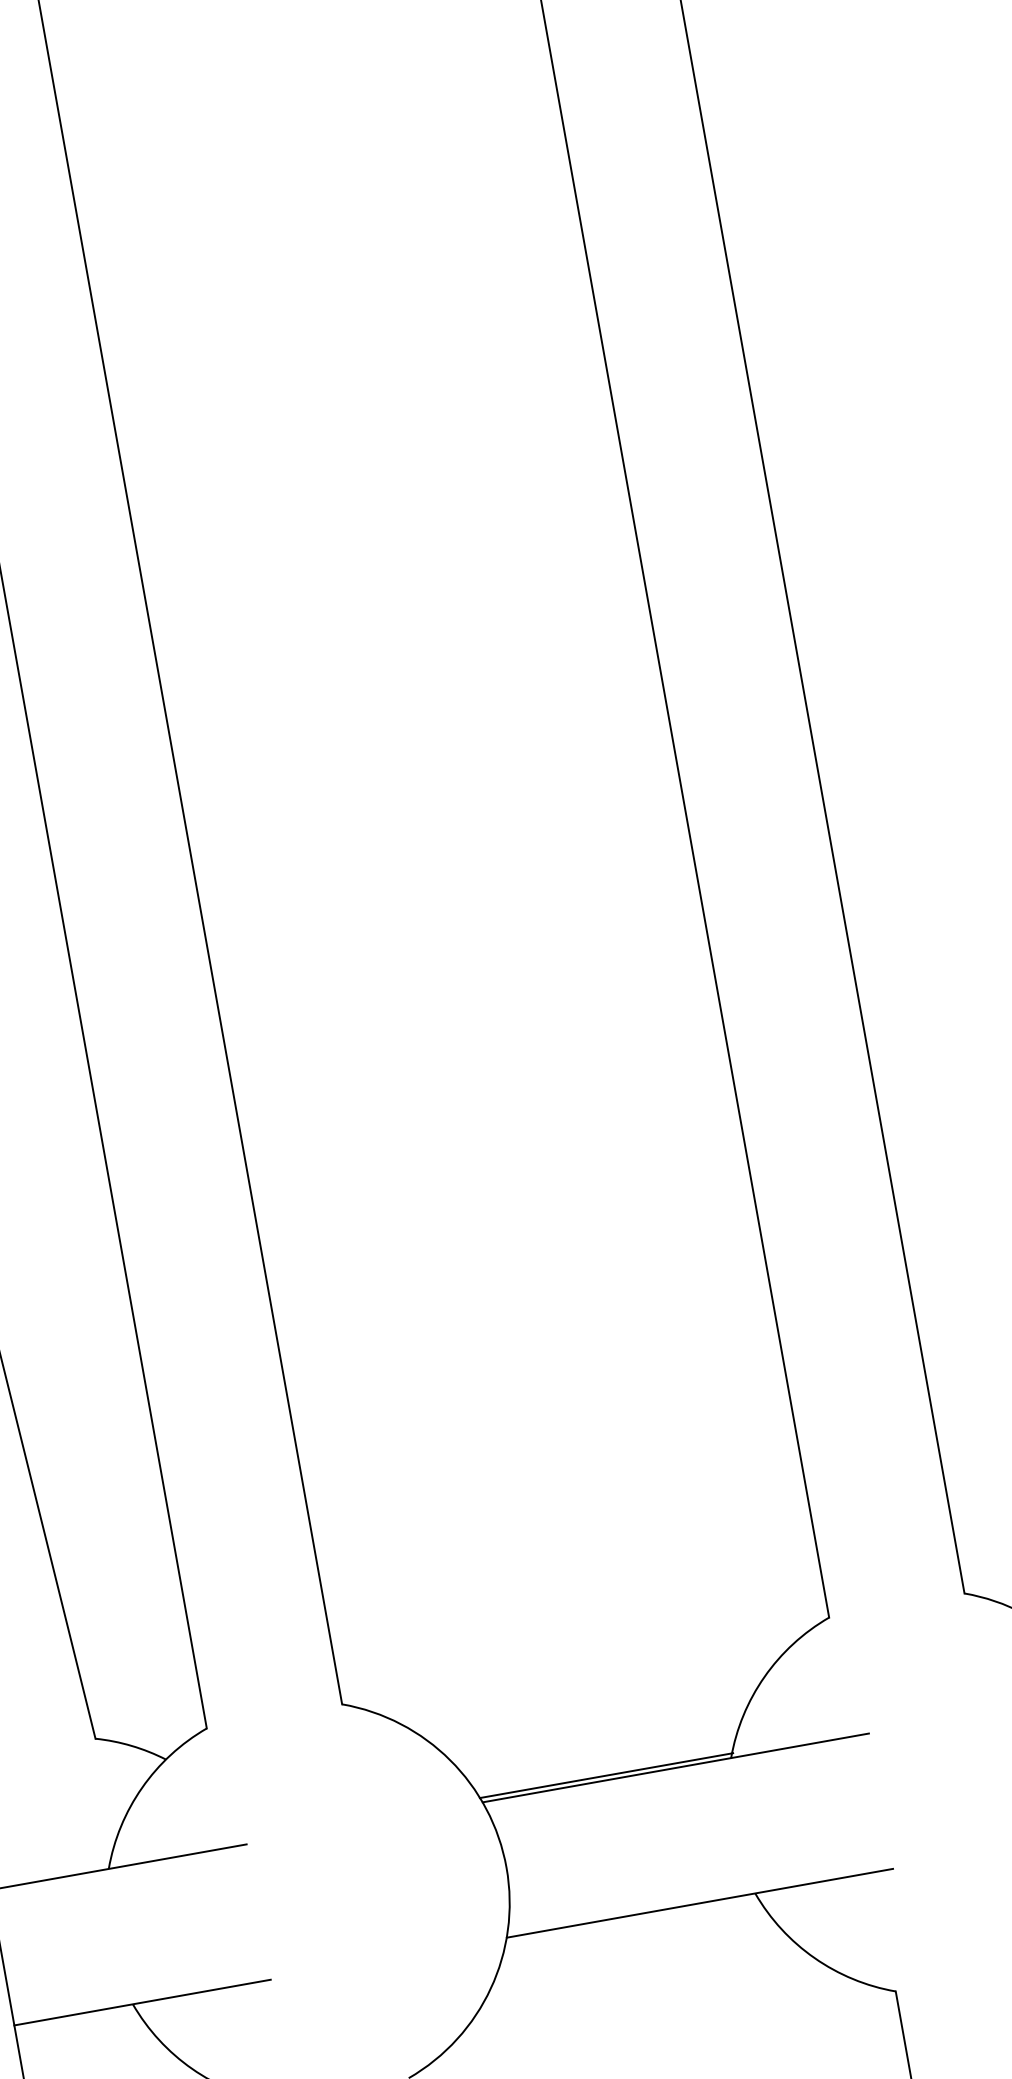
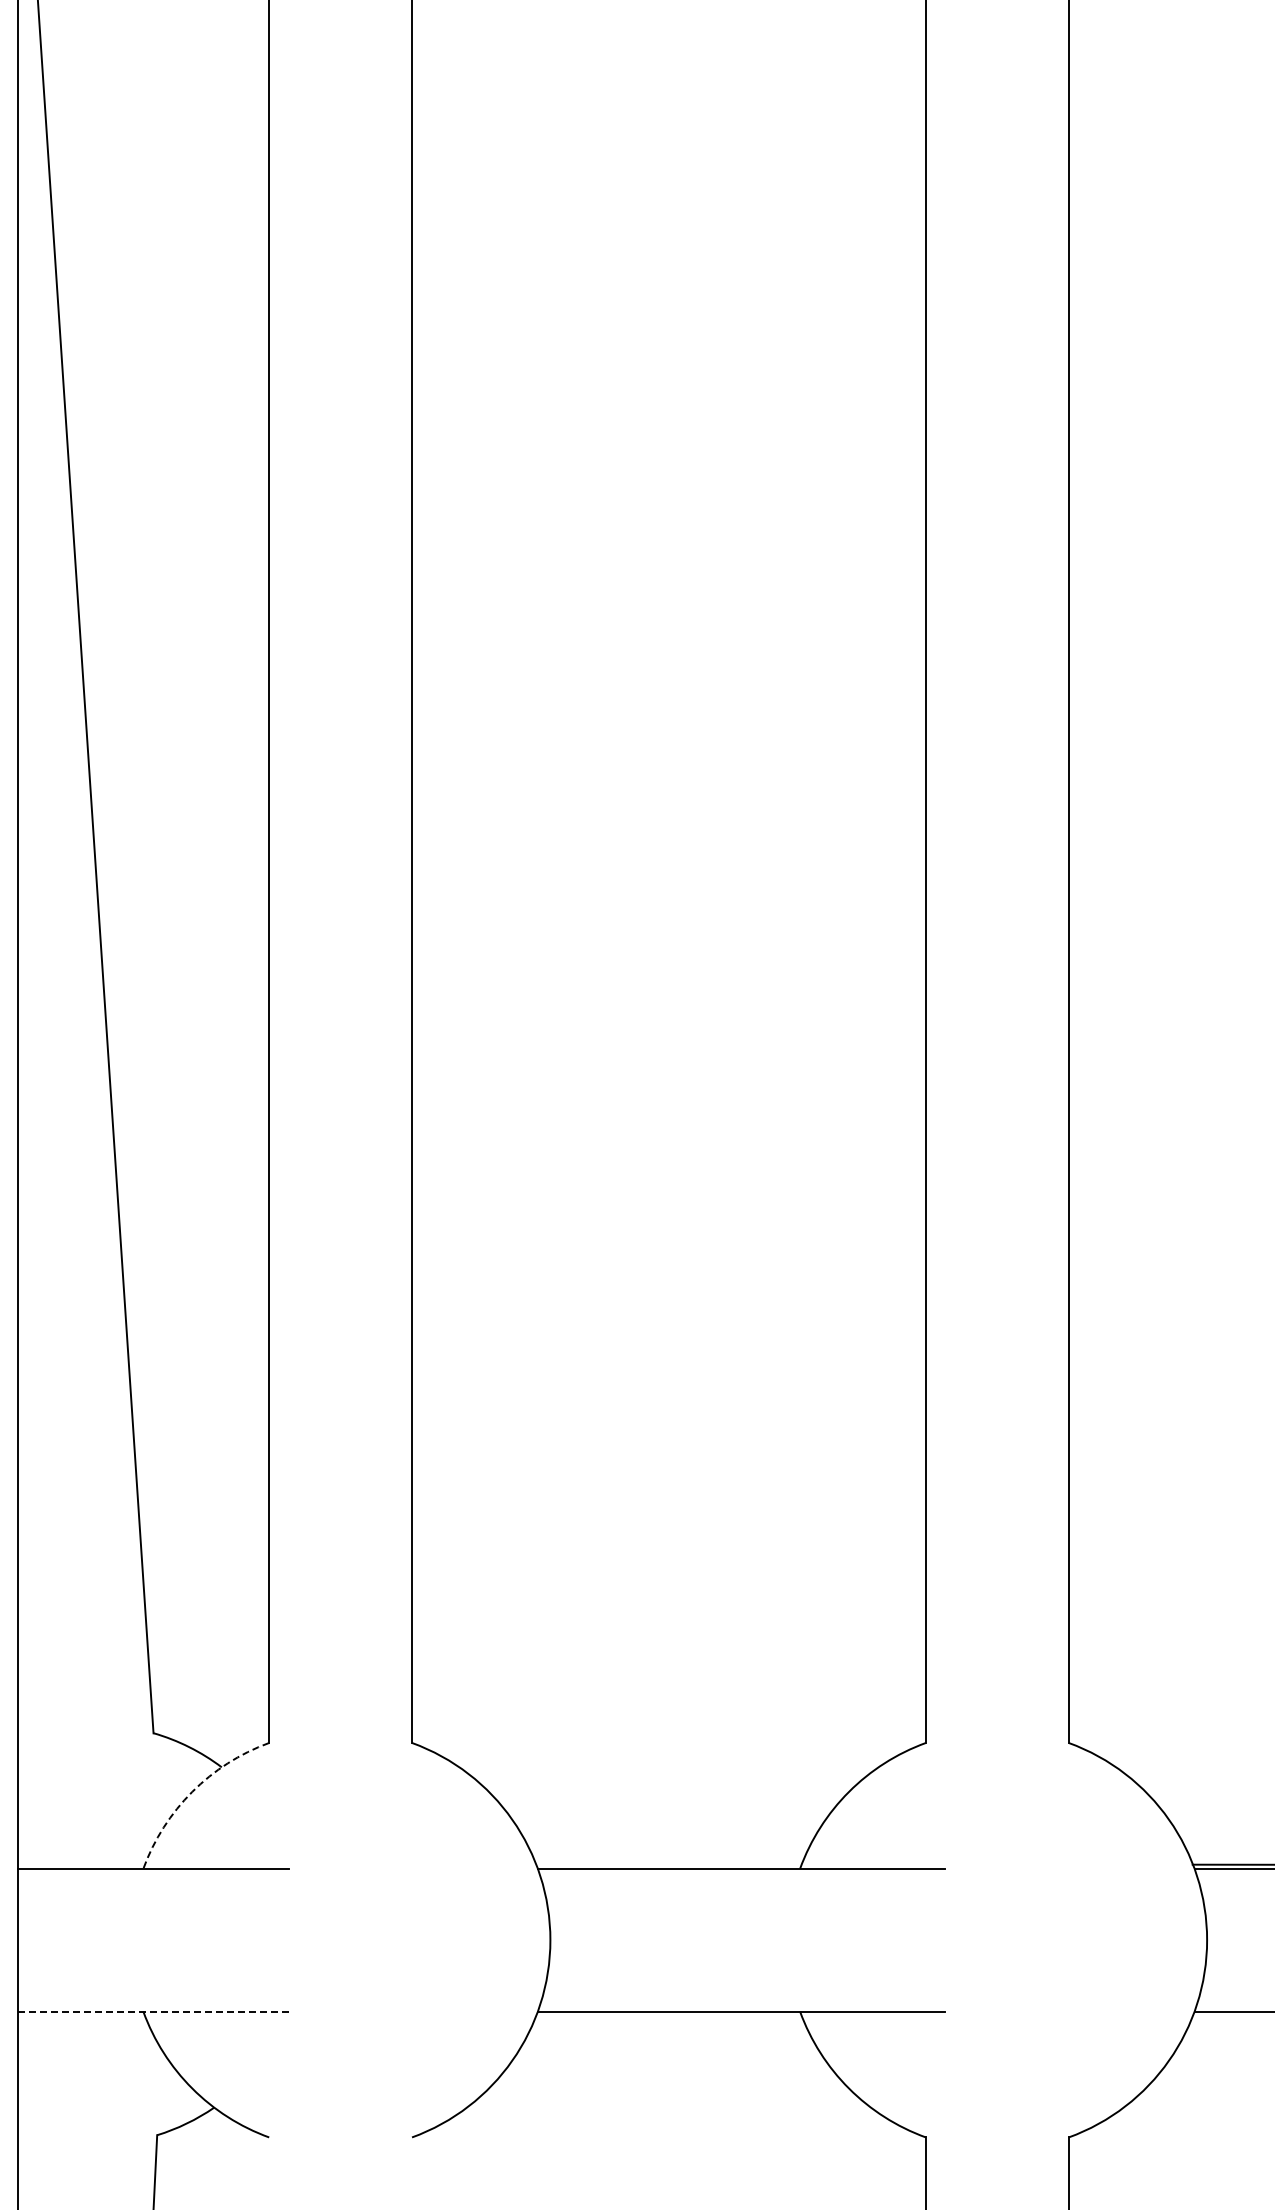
line: (606, 1775) -> (669, 1863), removed
arc: (142, 1787) -> (192, 1791), solid -> dashed
line: (143, 2002) -> (154, 2011), solid -> dashed

